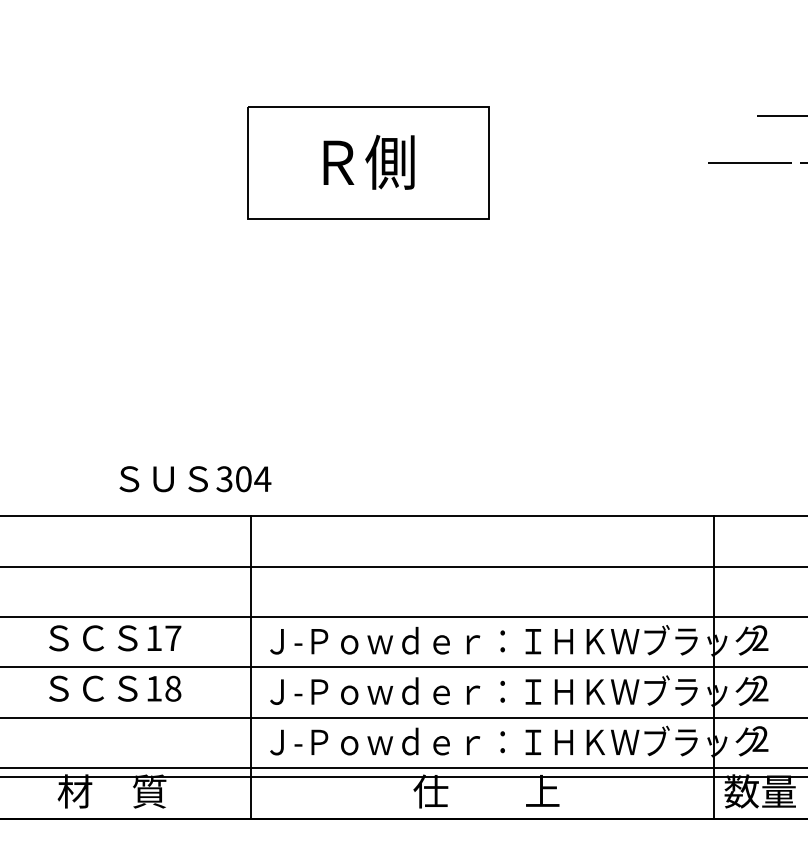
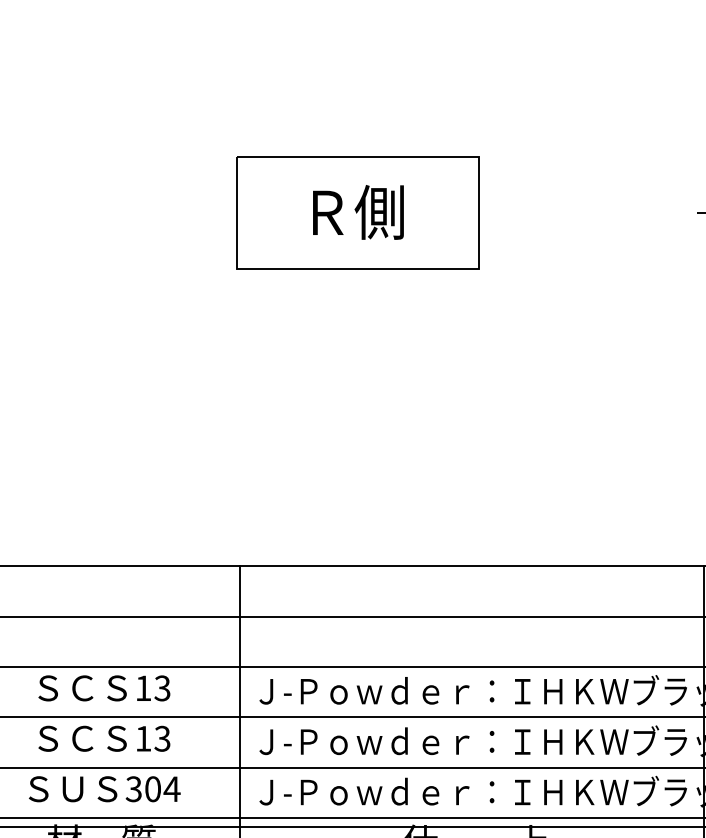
text: (195, 479) -> (104, 789), moved
text: (173, 638) -> (162, 688), 17 -> 13
text: (173, 688) -> (162, 738), 18 -> 13

